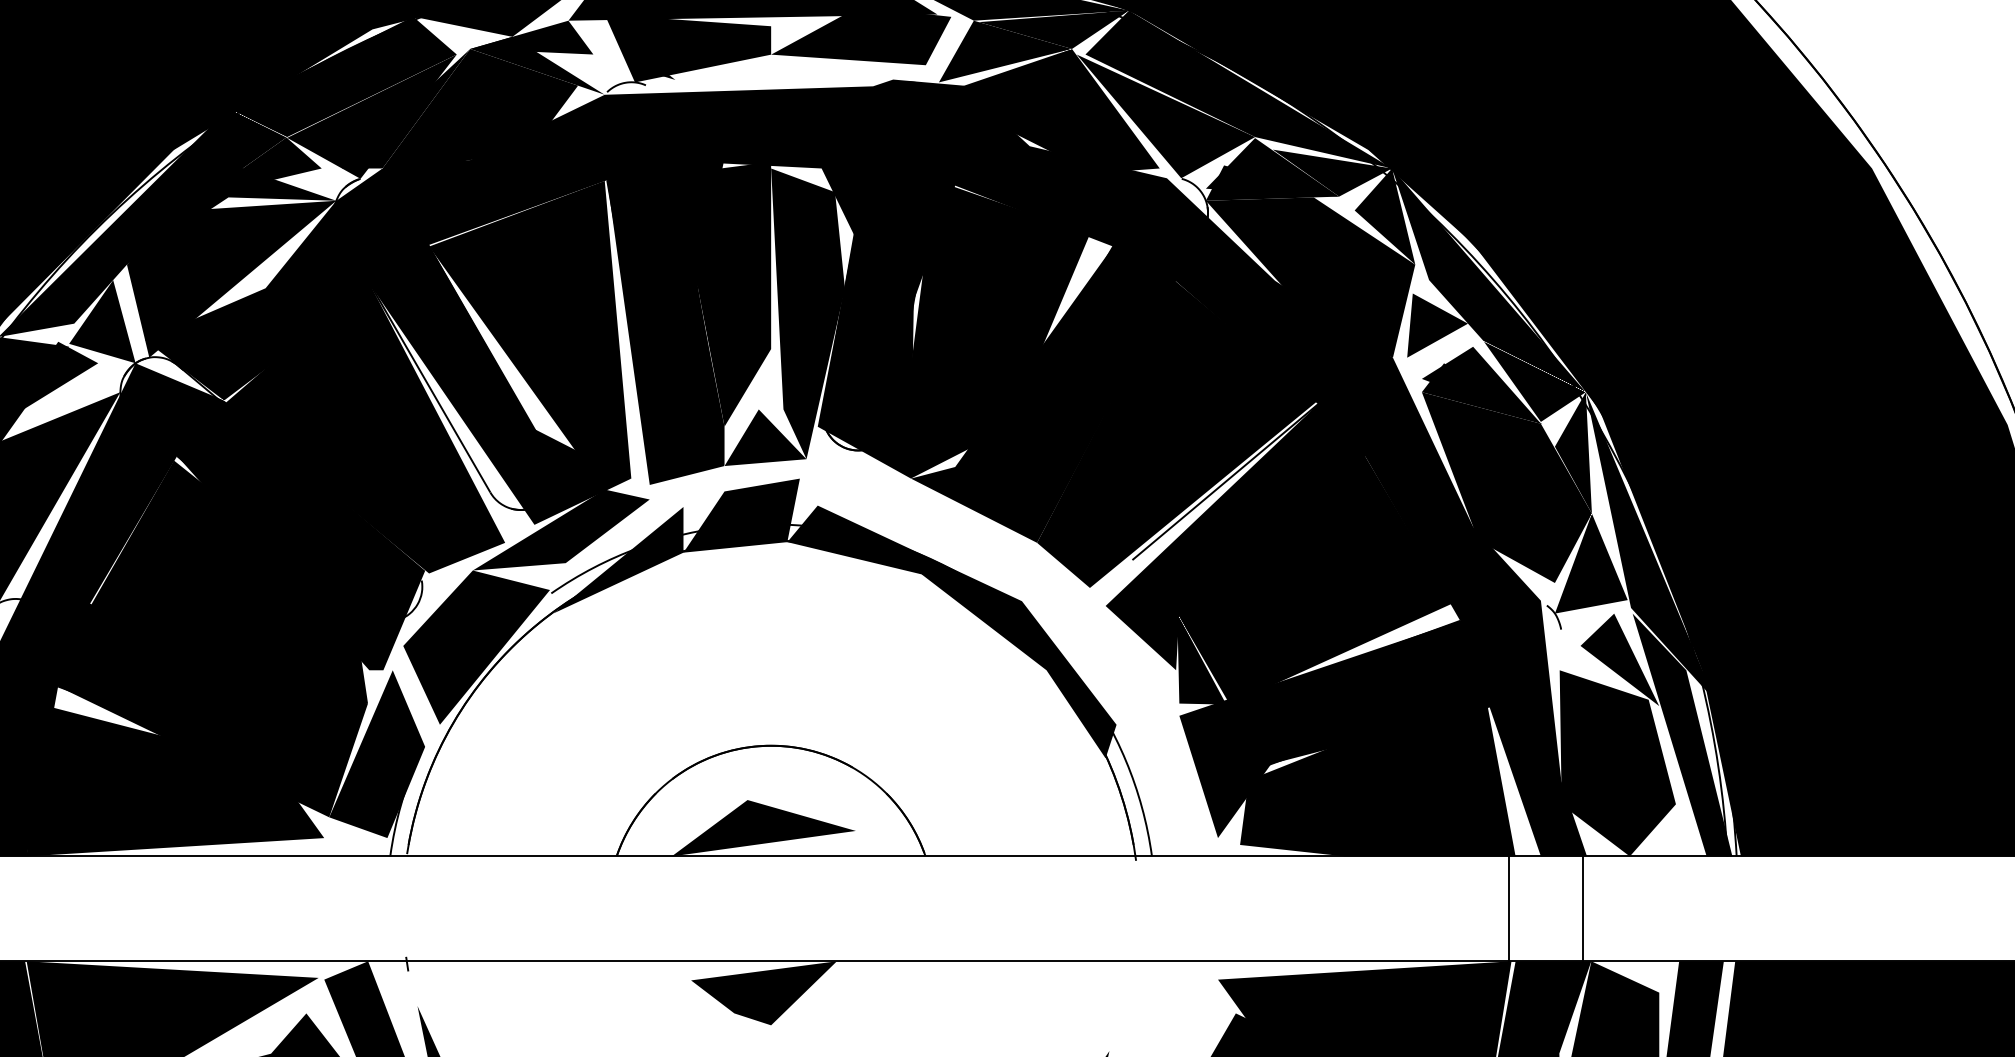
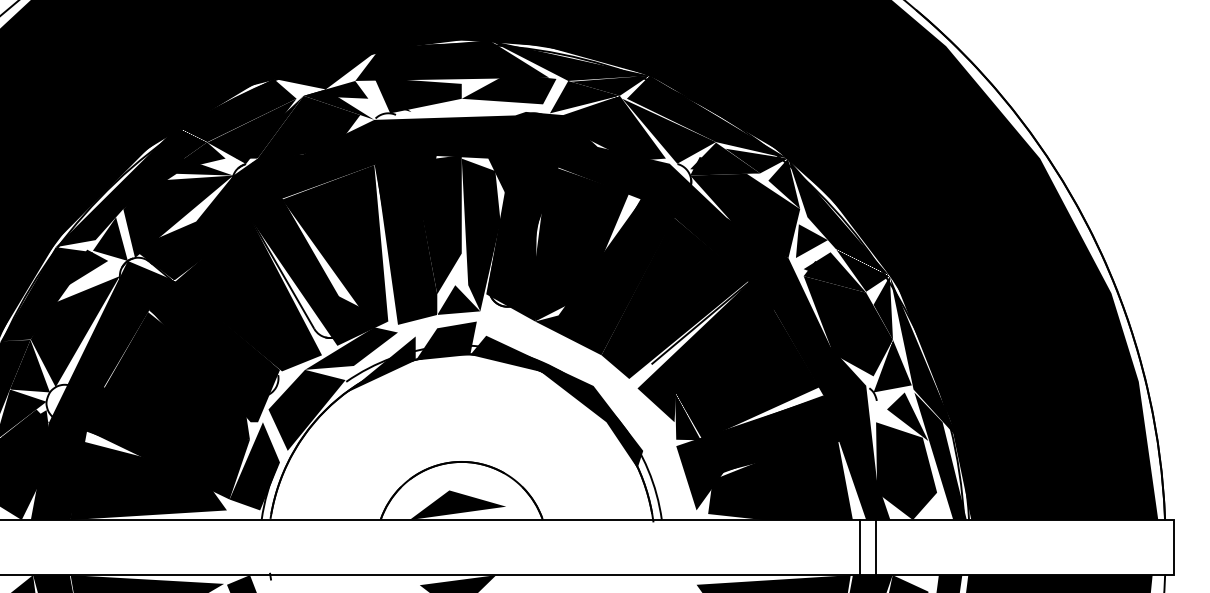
line: (1509, 908) -> (876, 547), moved
line: (1583, 908) -> (860, 547), moved

